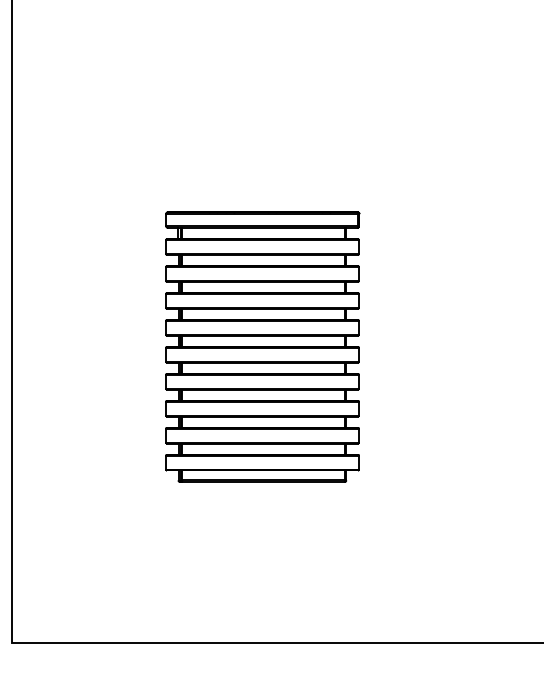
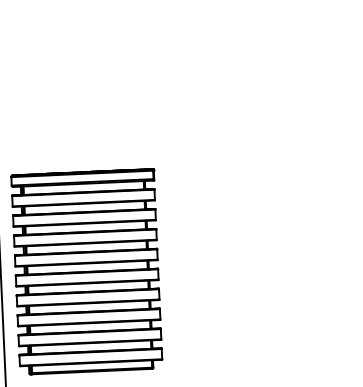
part: (262, 346) -> (86, 271), moved

